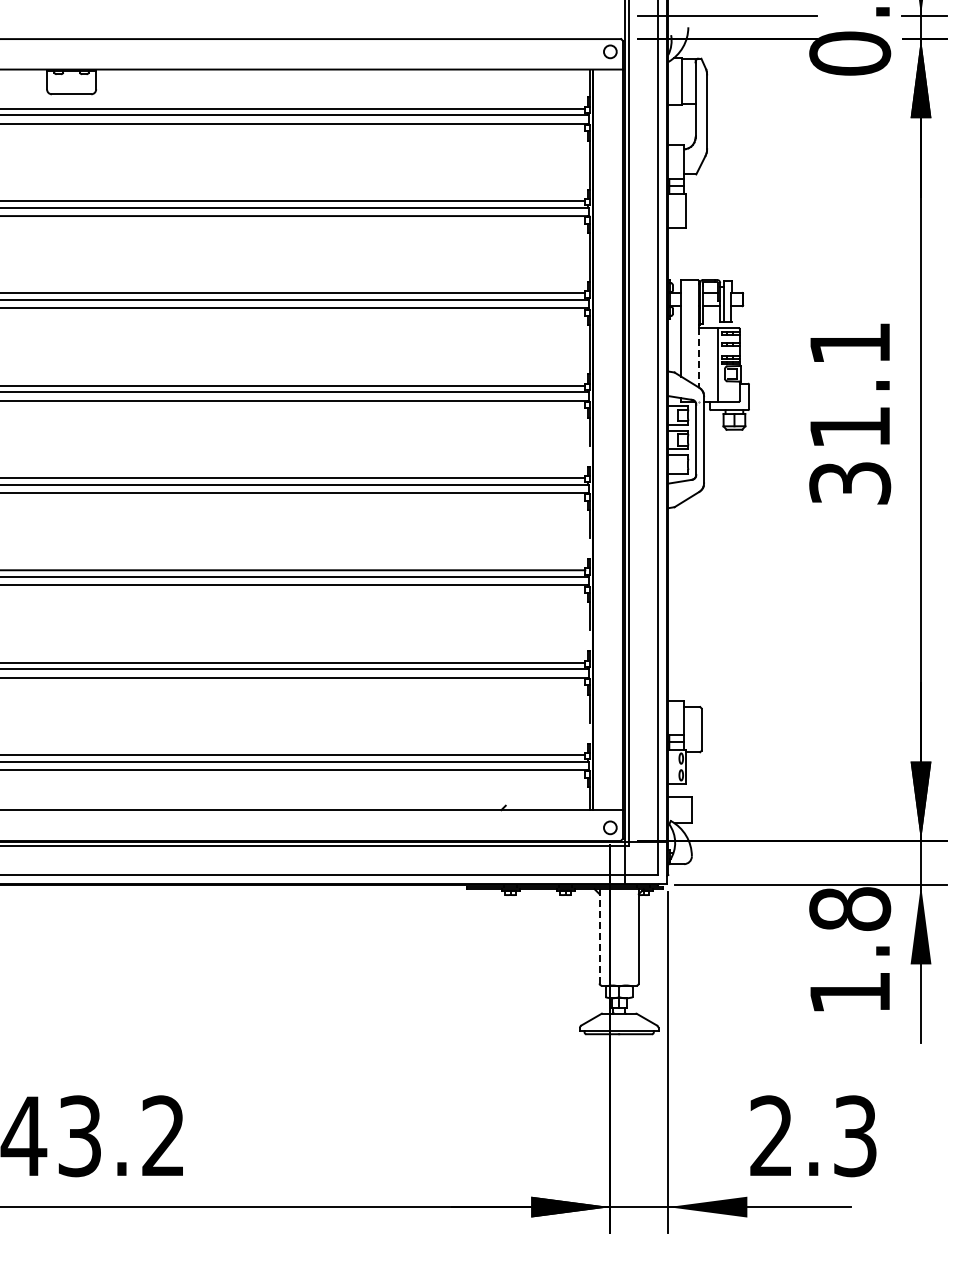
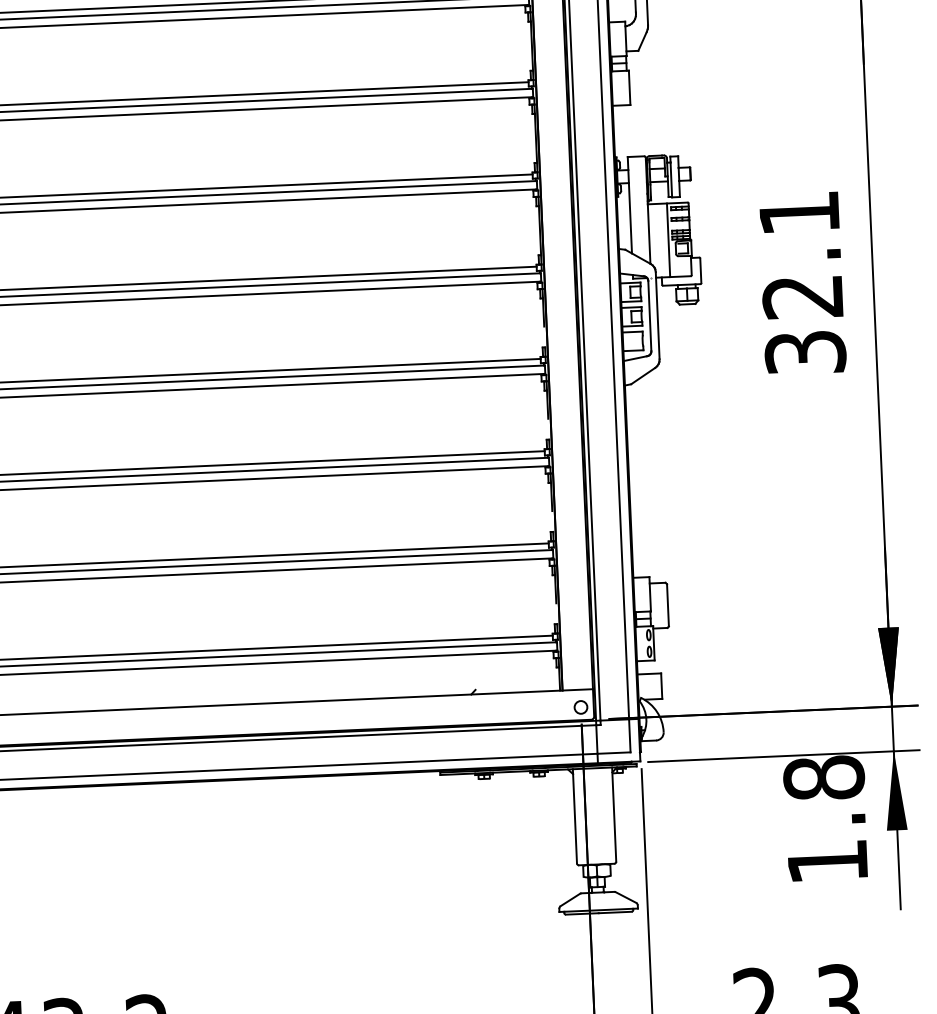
line: (699, 357) -> (649, 233), dashed -> solid
text: (849, 427) -> (802, 297), 31.1 -> 32.1
line: (599, 935) -> (574, 815), dashed -> solid

